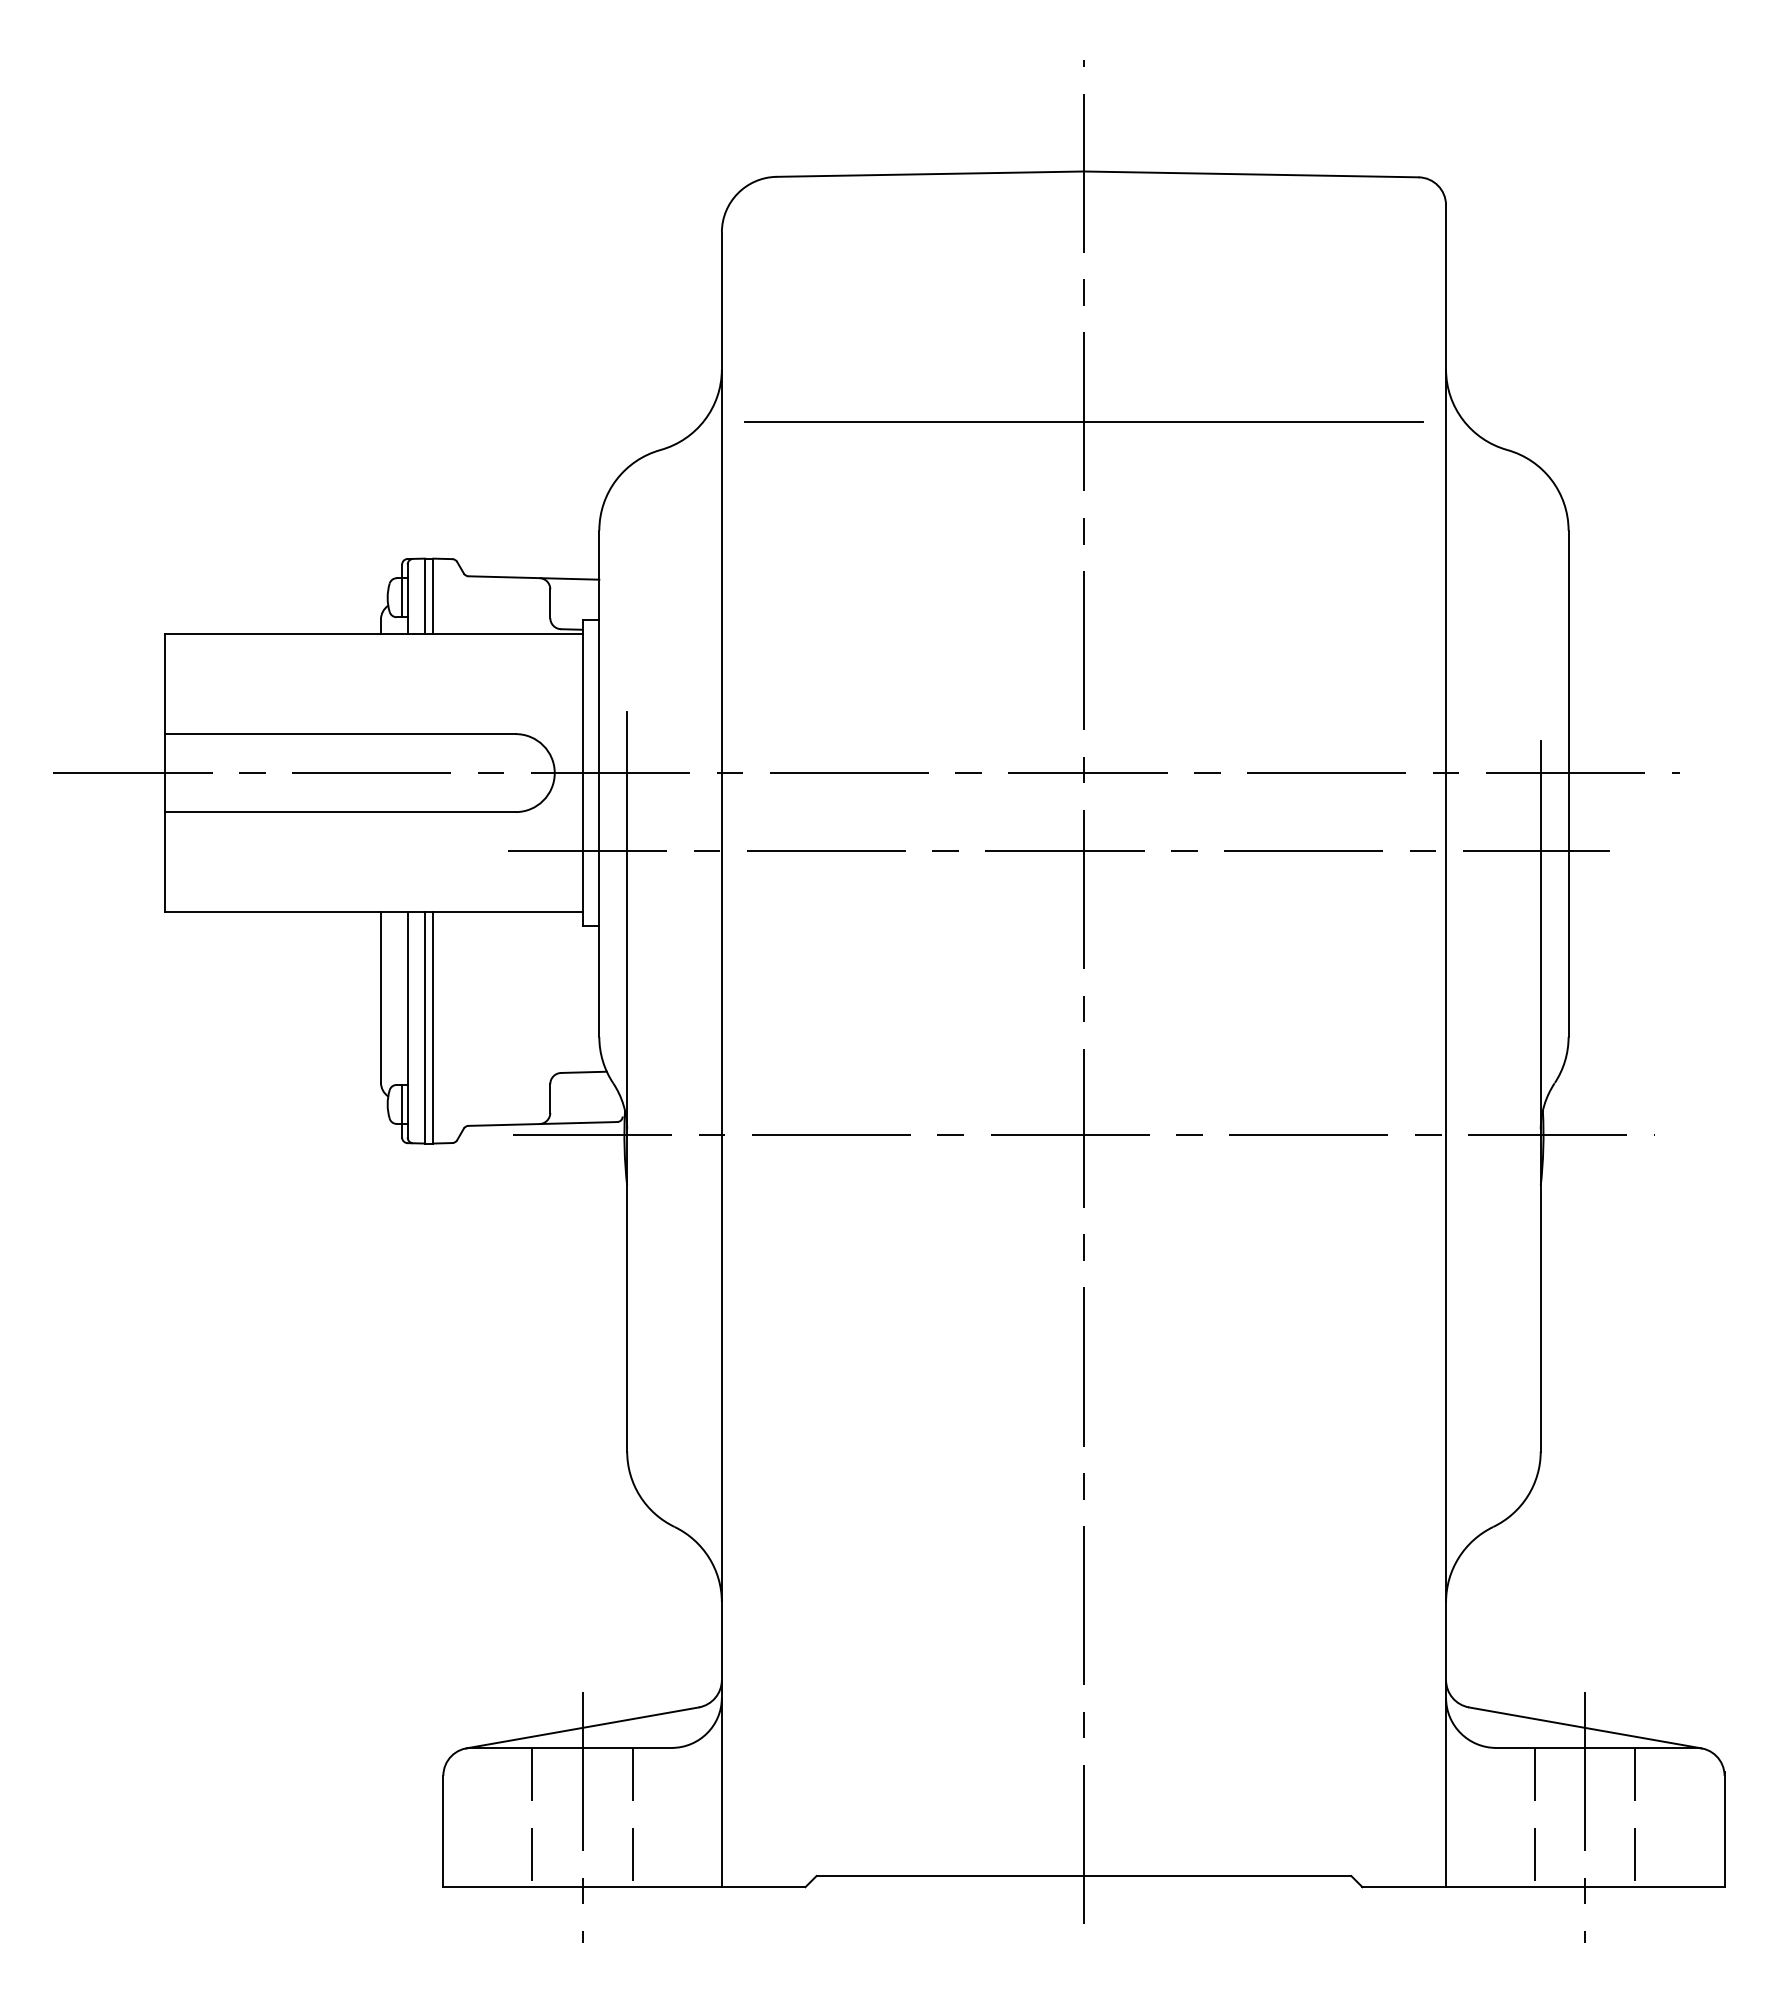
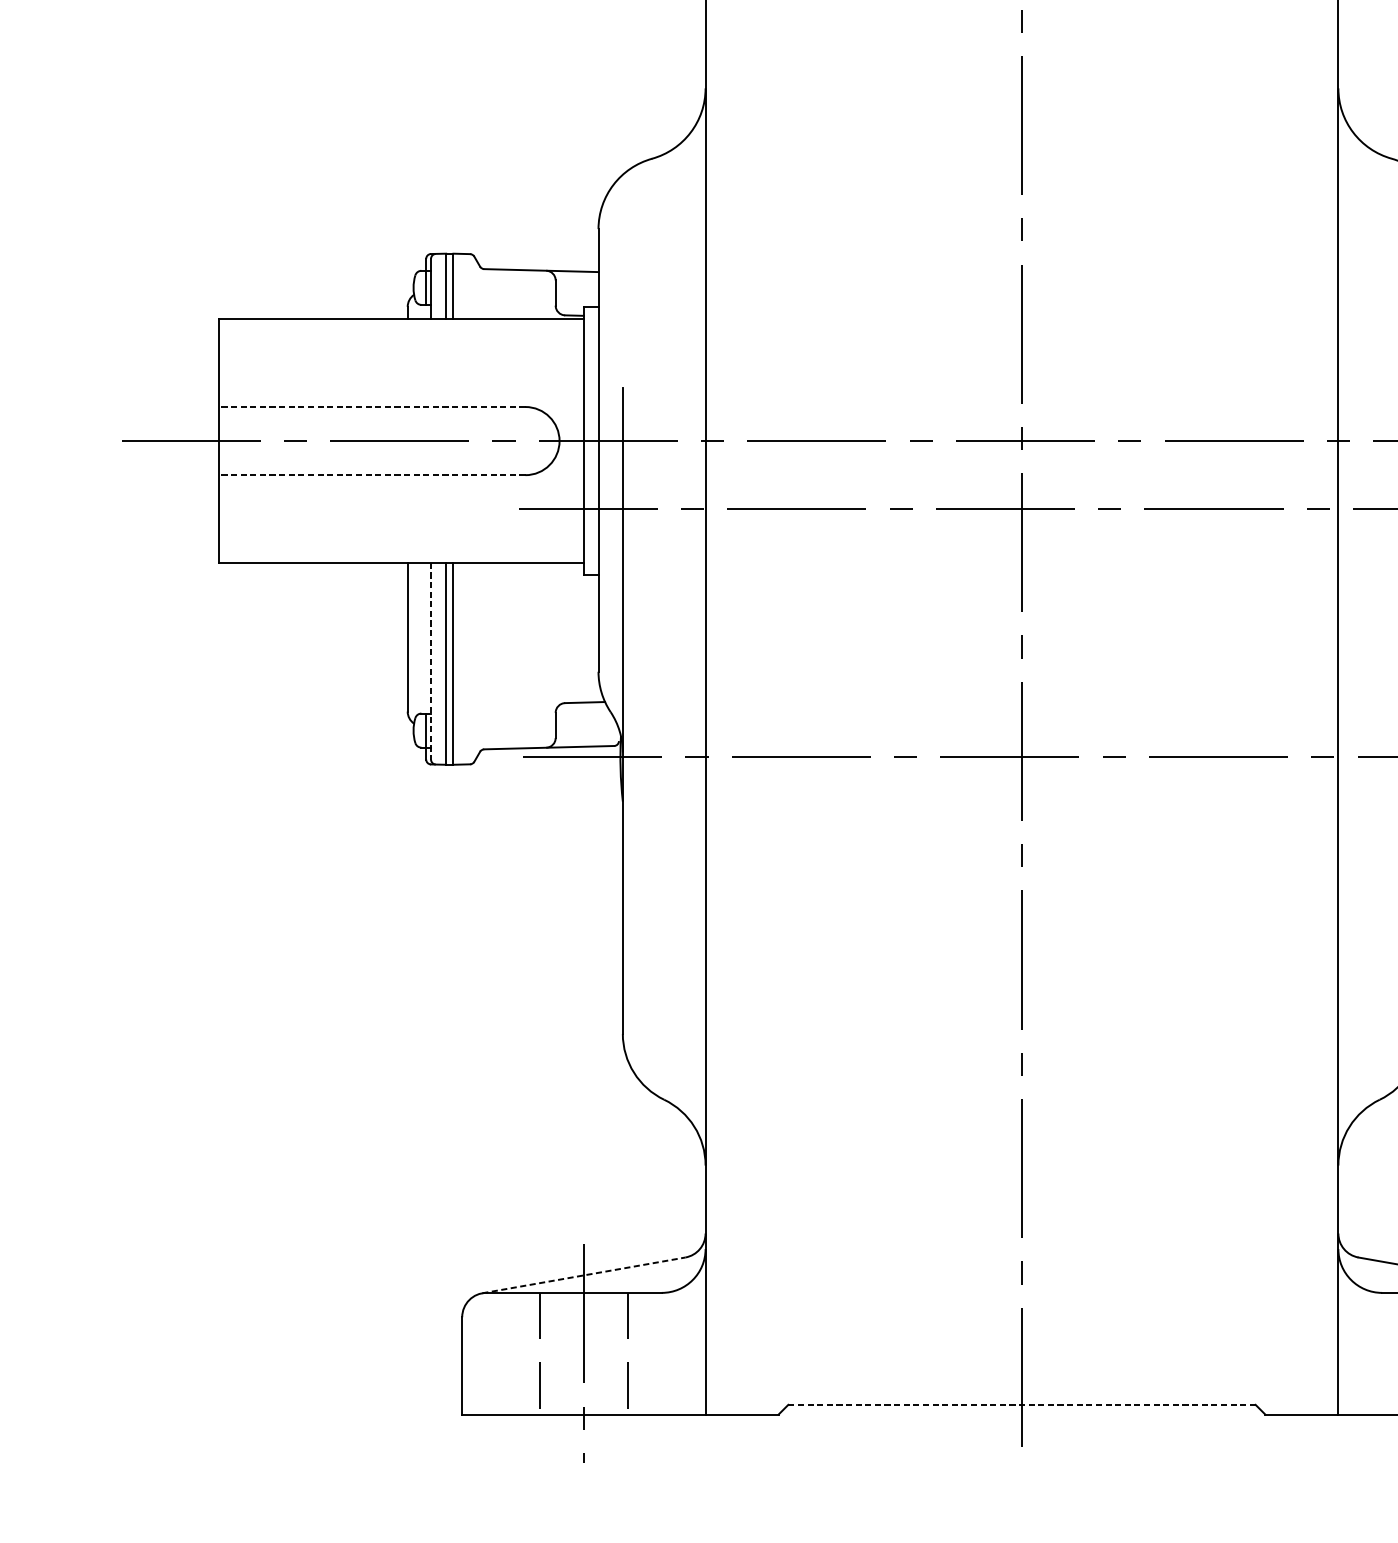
line: (1083, 422) -> (1021, 134), removed
line: (339, 734) -> (371, 407), solid -> dashed
line: (339, 812) -> (371, 475), solid -> dashed
line: (407, 1025) -> (430, 661), solid -> dashed
line: (583, 1727) -> (584, 1275), solid -> dashed
line: (1084, 1876) -> (1022, 1405), solid -> dashed

